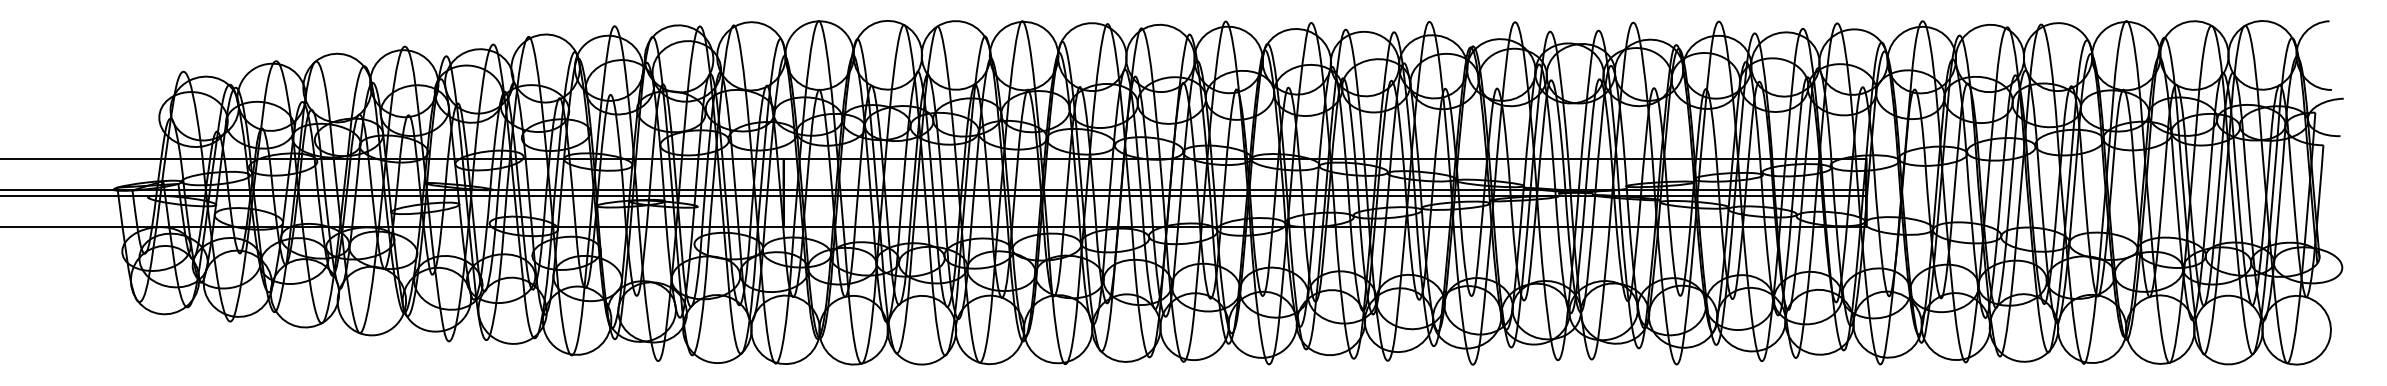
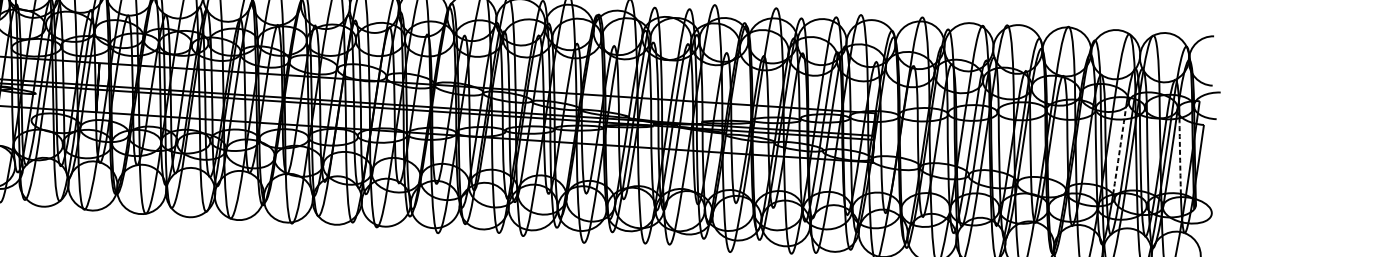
arc: (2208, 187) -> (1119, 149), solid -> dashed
arc: (2293, 190) -> (1180, 156), solid -> dashed

